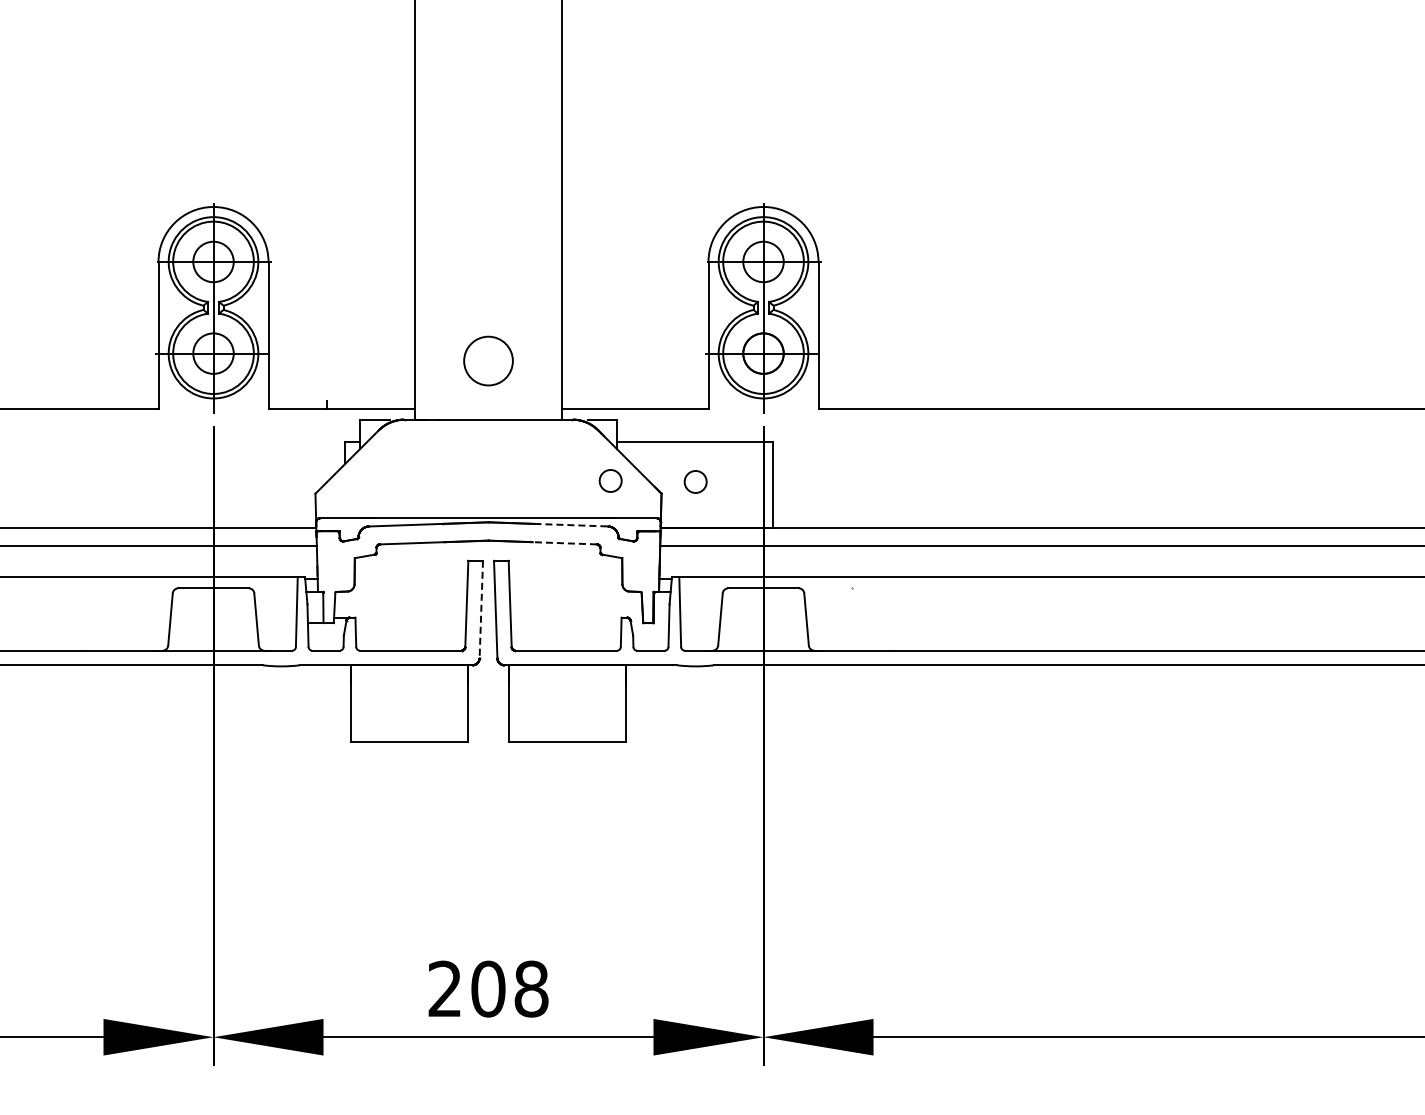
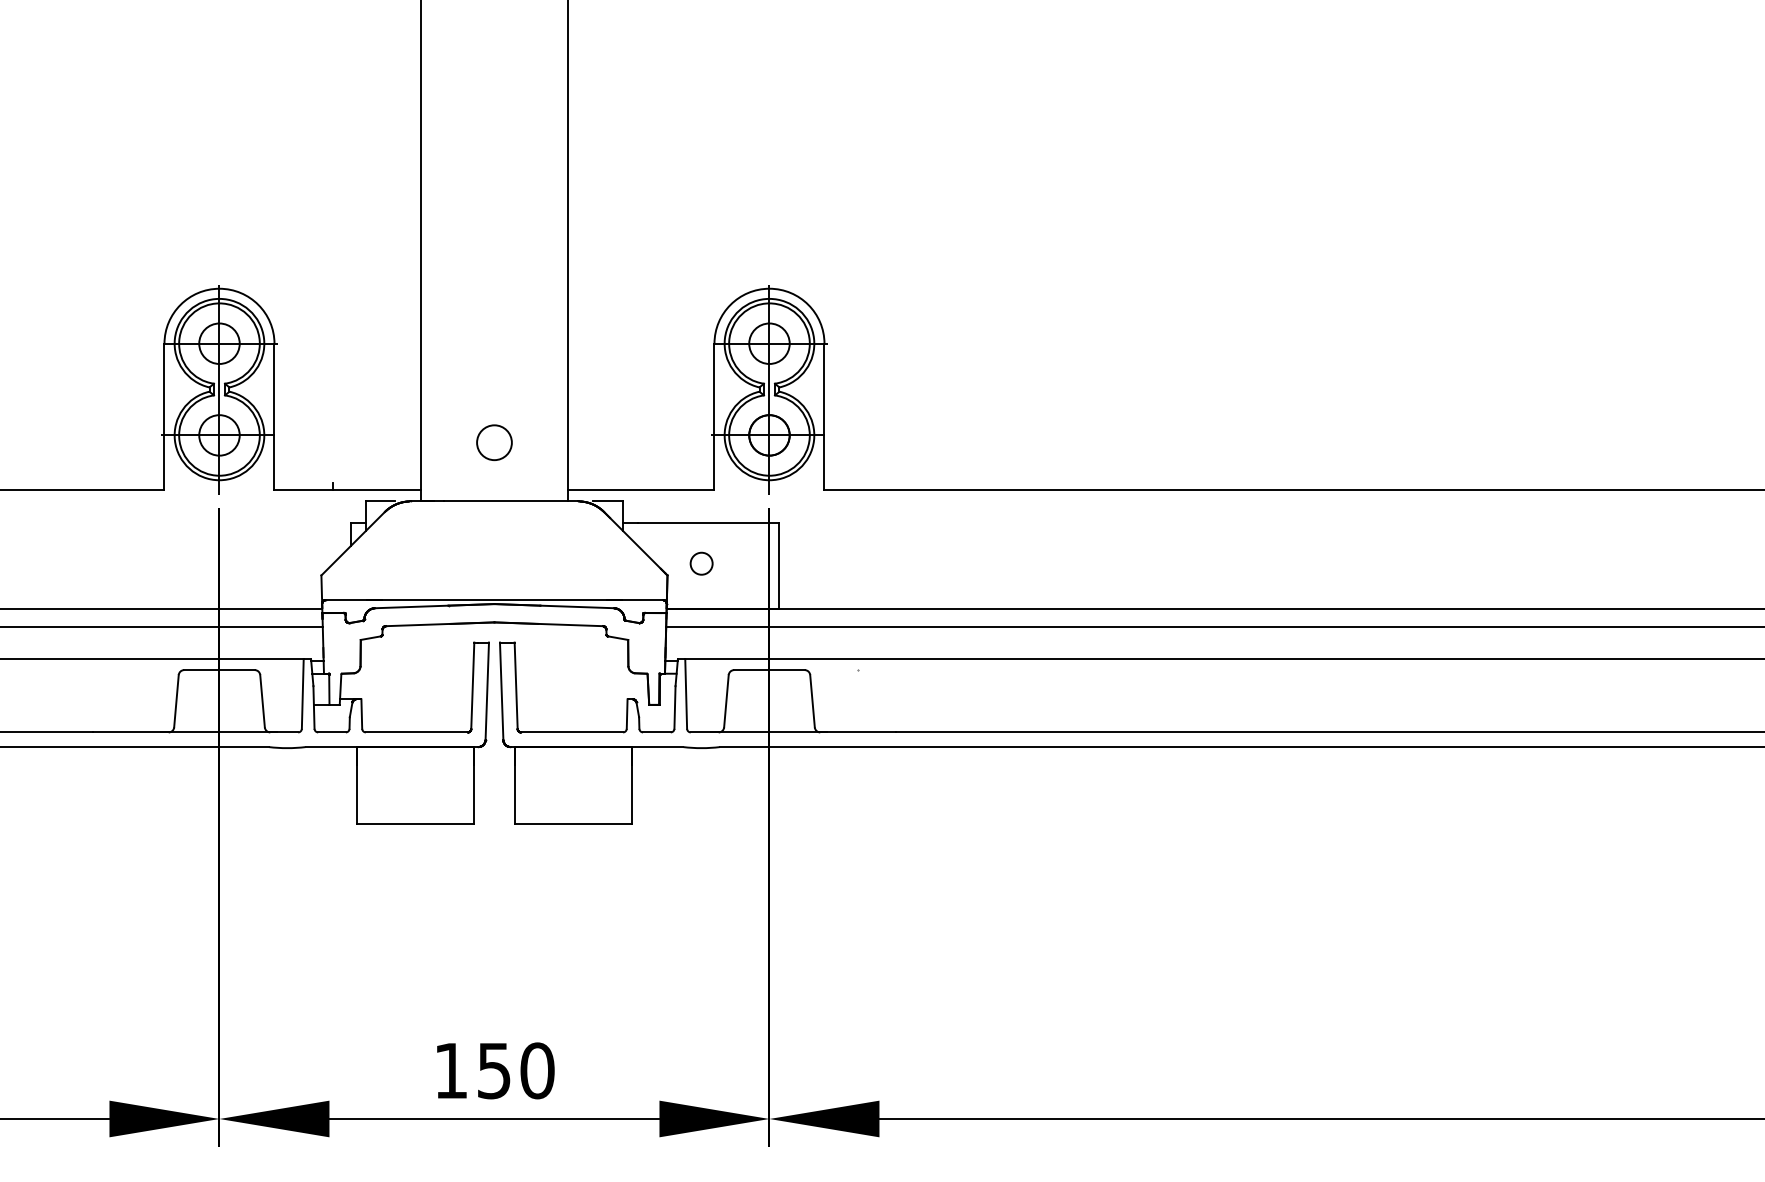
circle: (488, 360) -> (494, 442), size x0.71
circle: (610, 480) -> (616, 562), removed
line: (571, 524) -> (577, 606), dashed -> solid
line: (564, 543) -> (570, 625), dashed -> solid
line: (481, 609) -> (487, 691), dashed -> solid
text: (488, 988) -> (494, 1070), 208 -> 150

